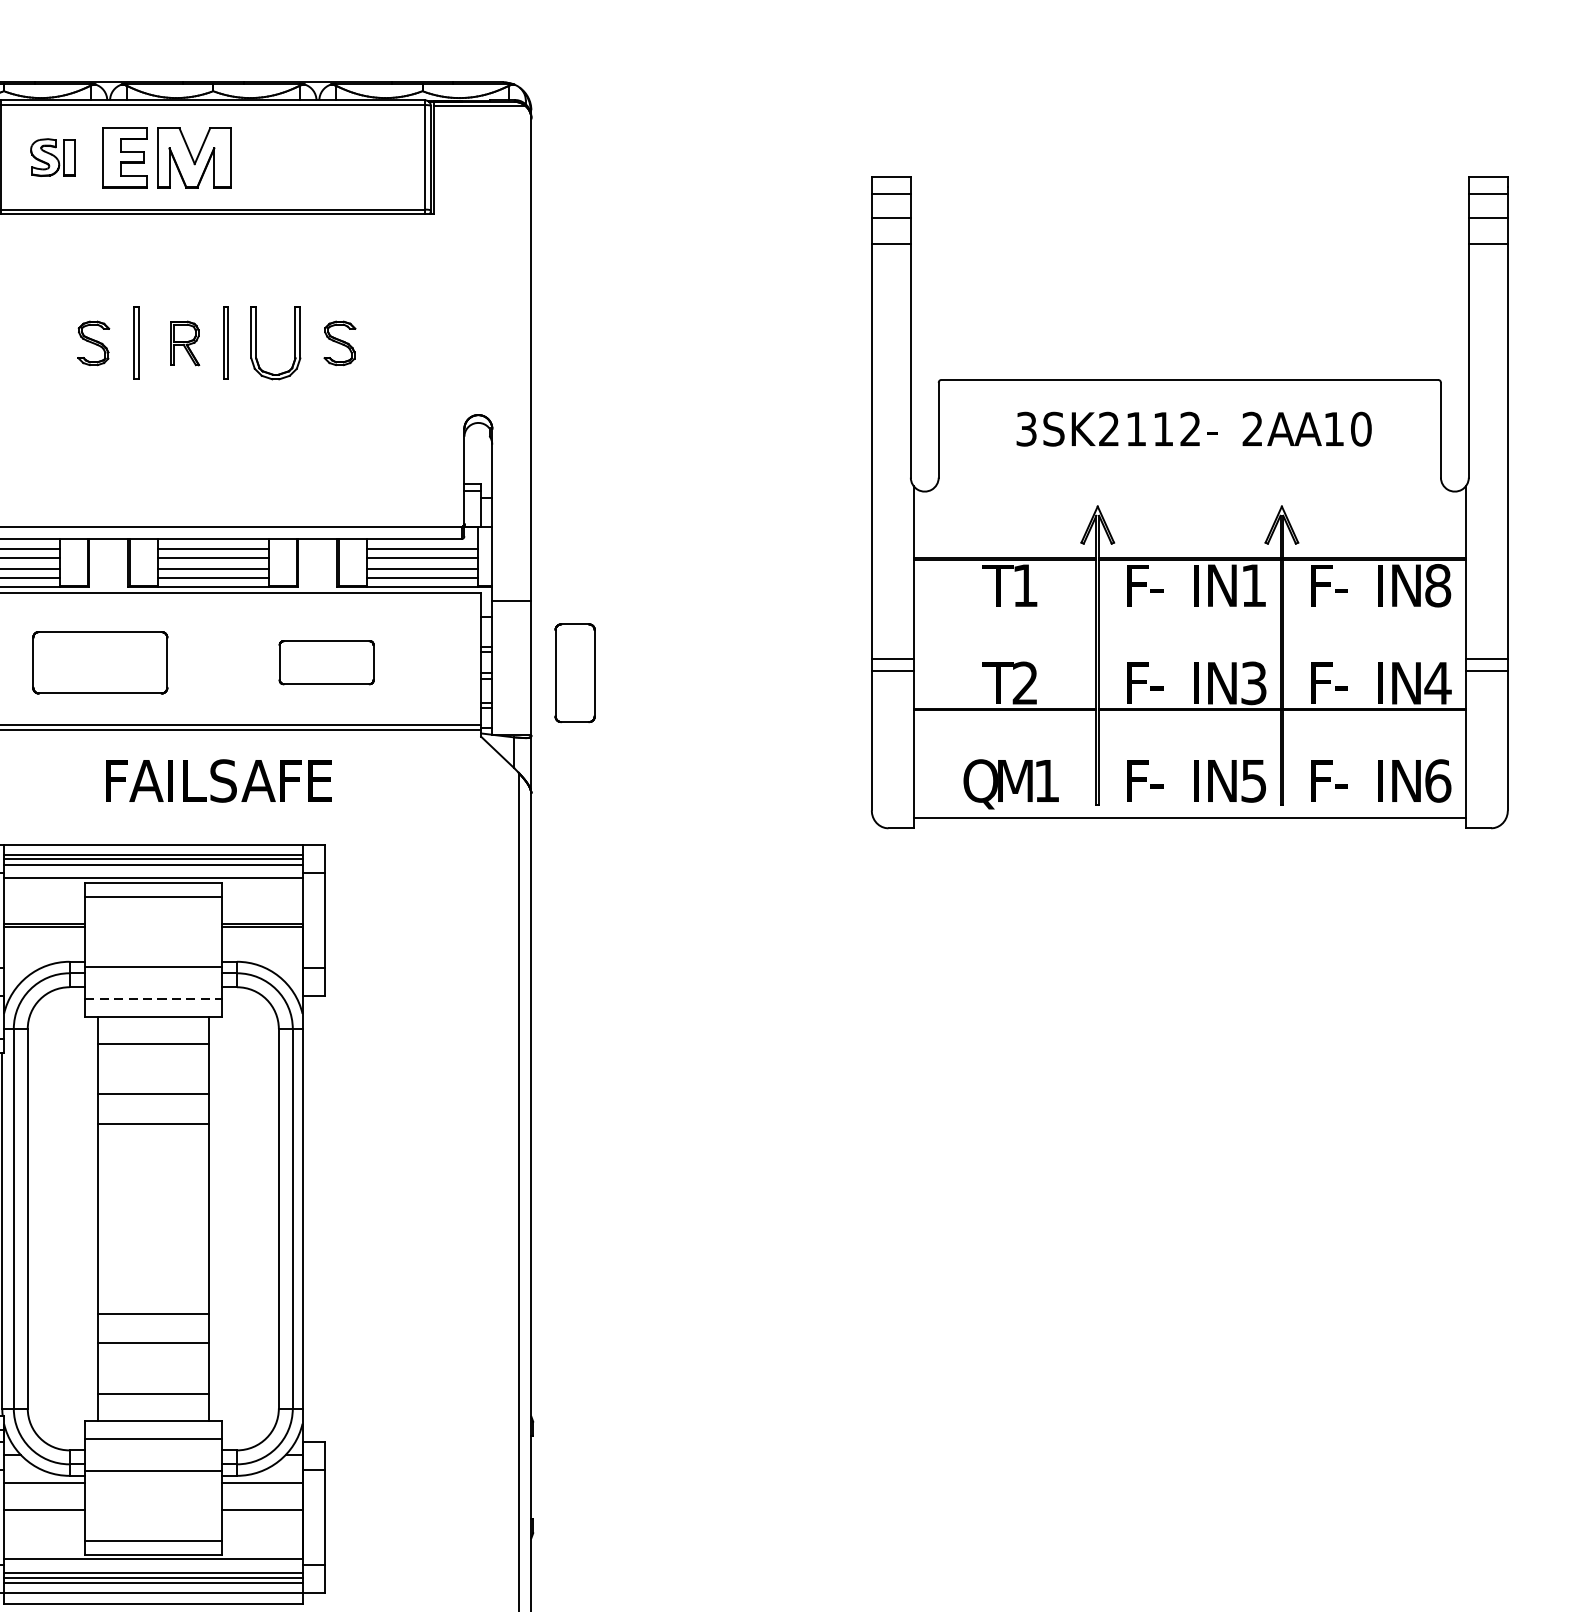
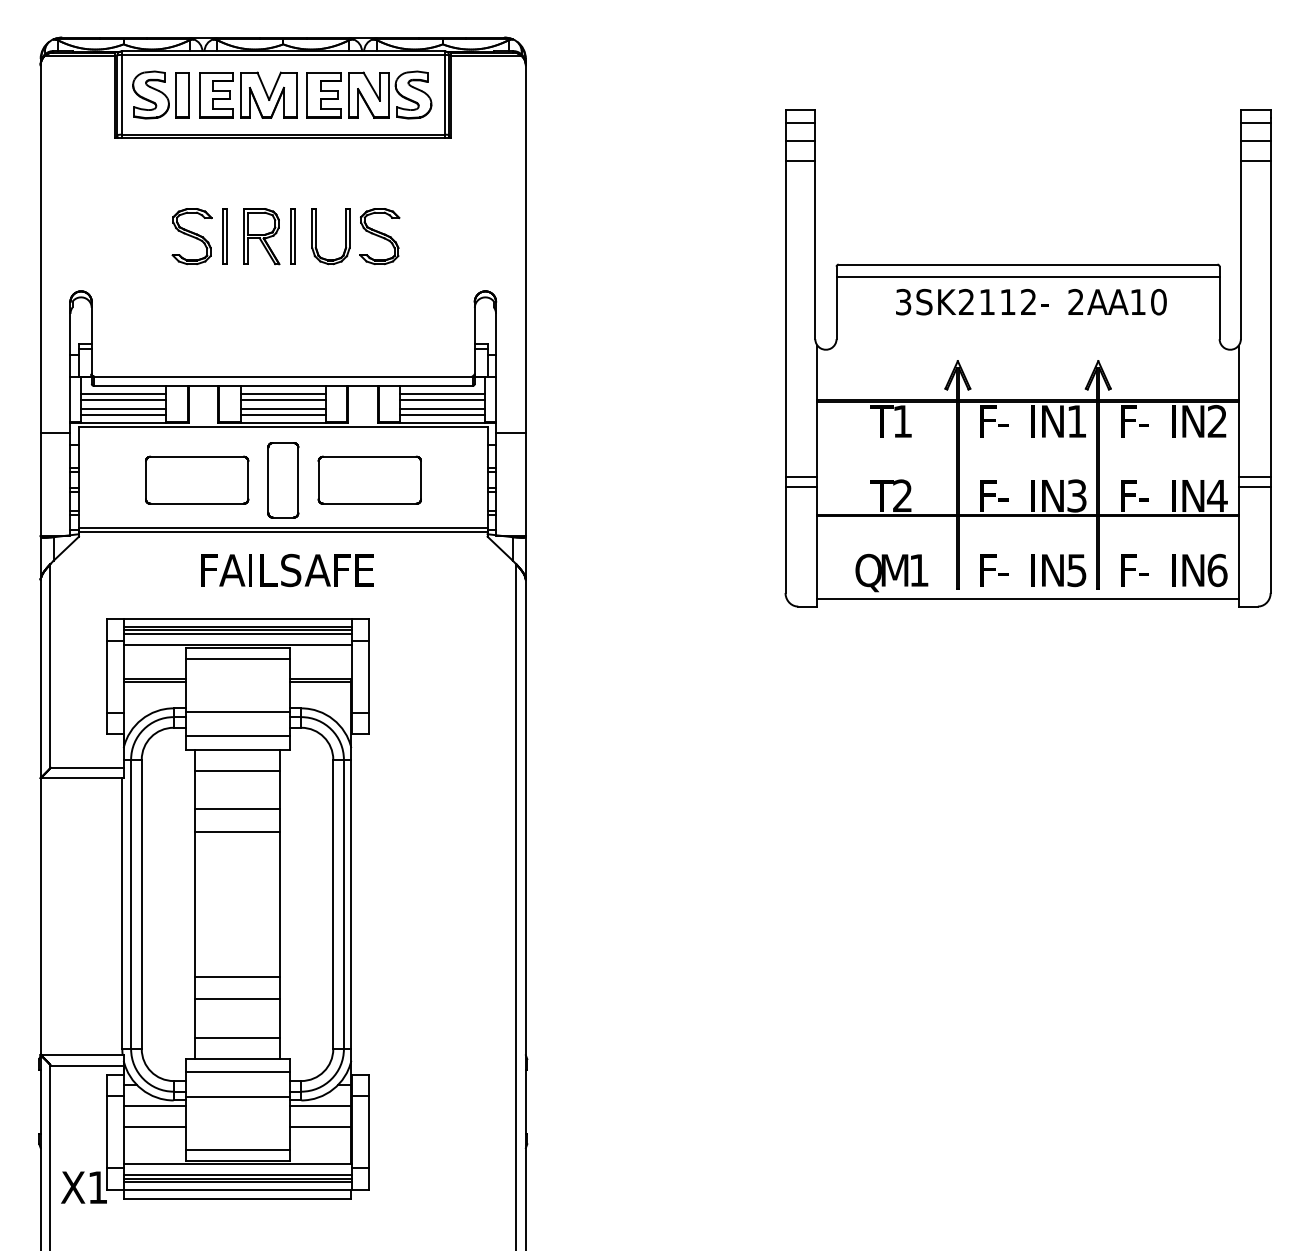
part: (52, 156) -> (160, 94), size x1.67
part: (326, 156) -> (369, 94), added
part: (92, 343) -> (191, 236), size x1.67
part: (184, 343) -> (261, 236), size x1.67
part: (339, 343) -> (379, 236), size x1.67
line: (1189, 396) -> (1027, 277), added
text: (1438, 585) -> (1217, 421), 8 -> 2
part: (326, 661) -> (369, 479), size x1.43
part: (575, 673) -> (283, 480), moved
line: (154, 998) -> (238, 736), dashed -> solid

